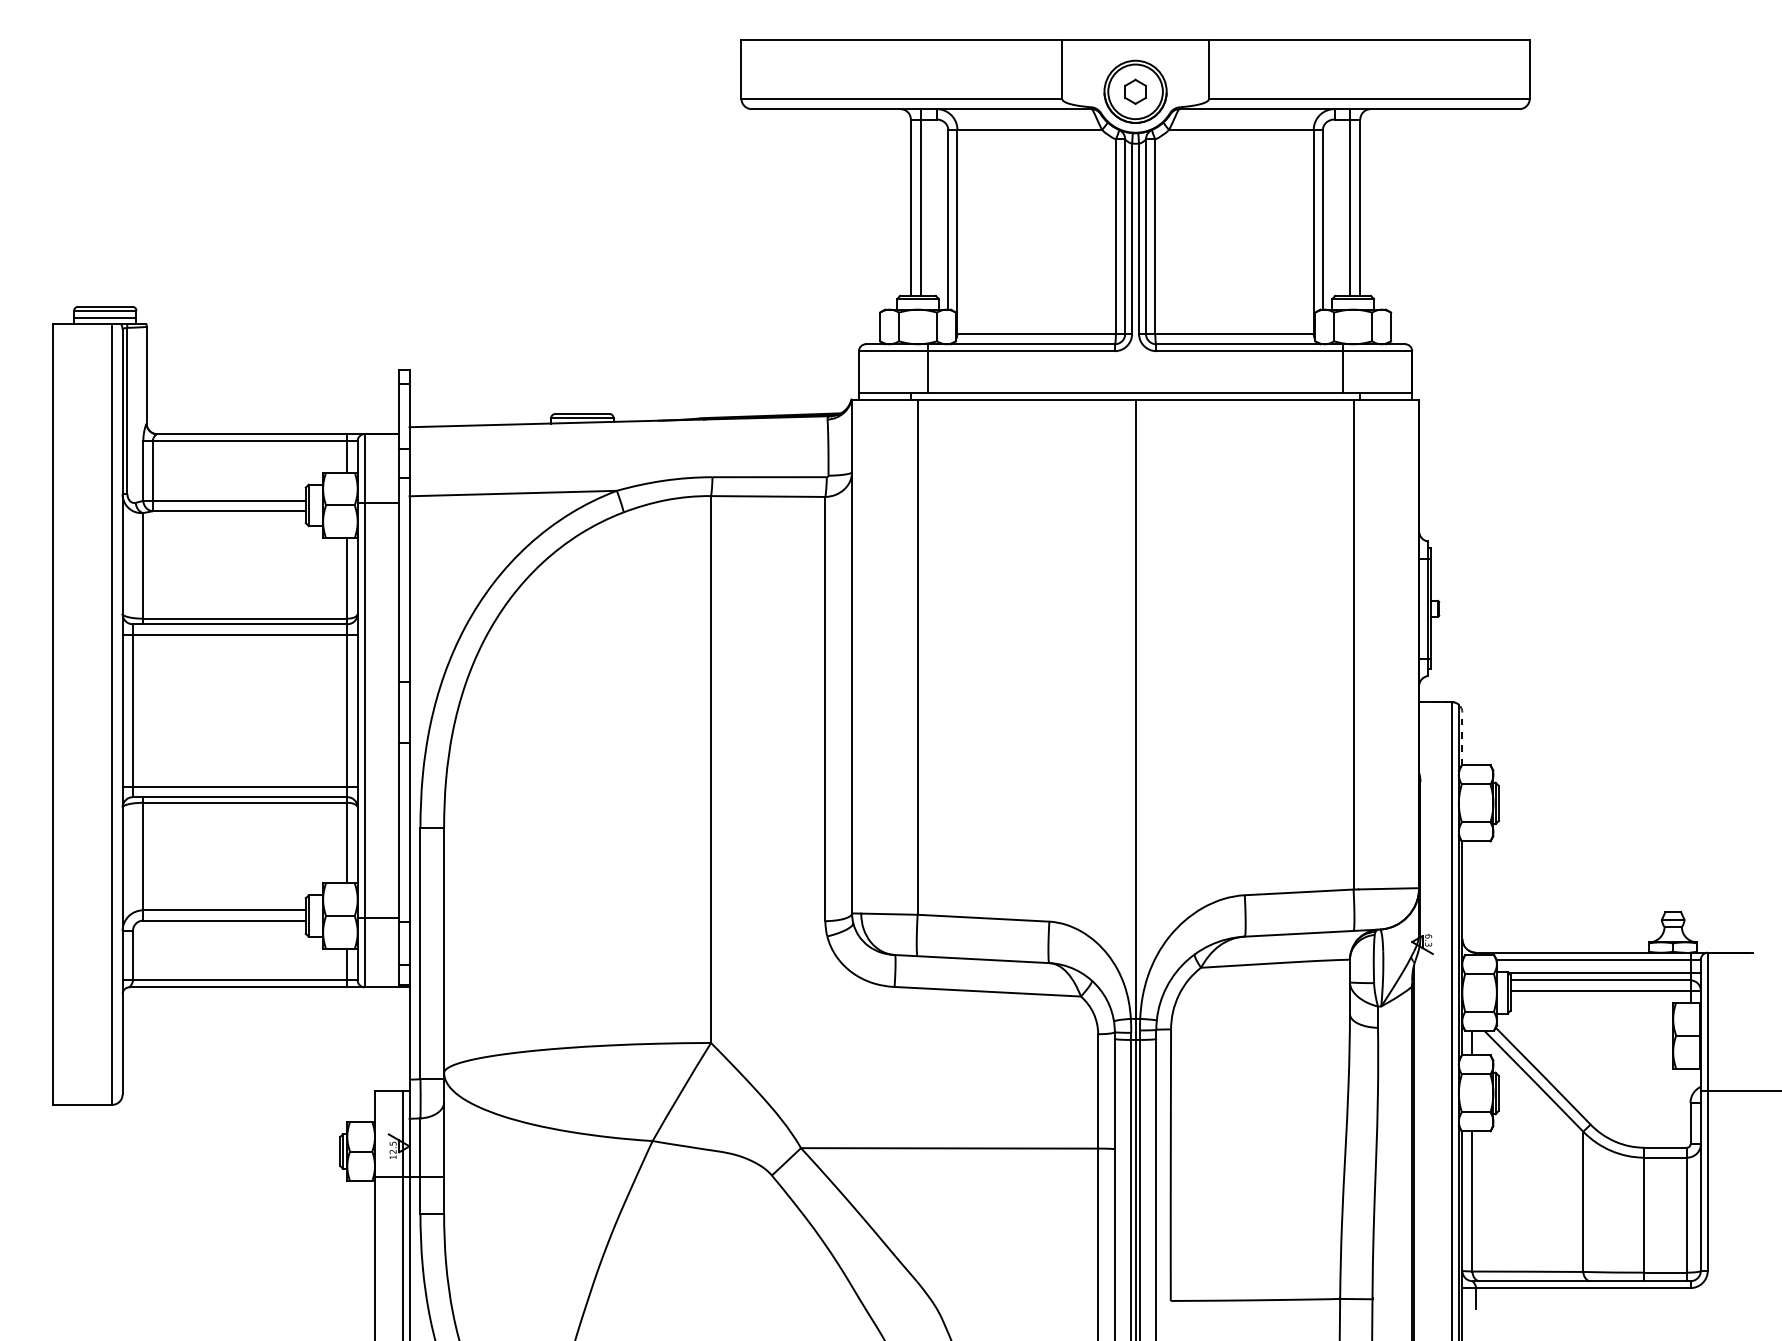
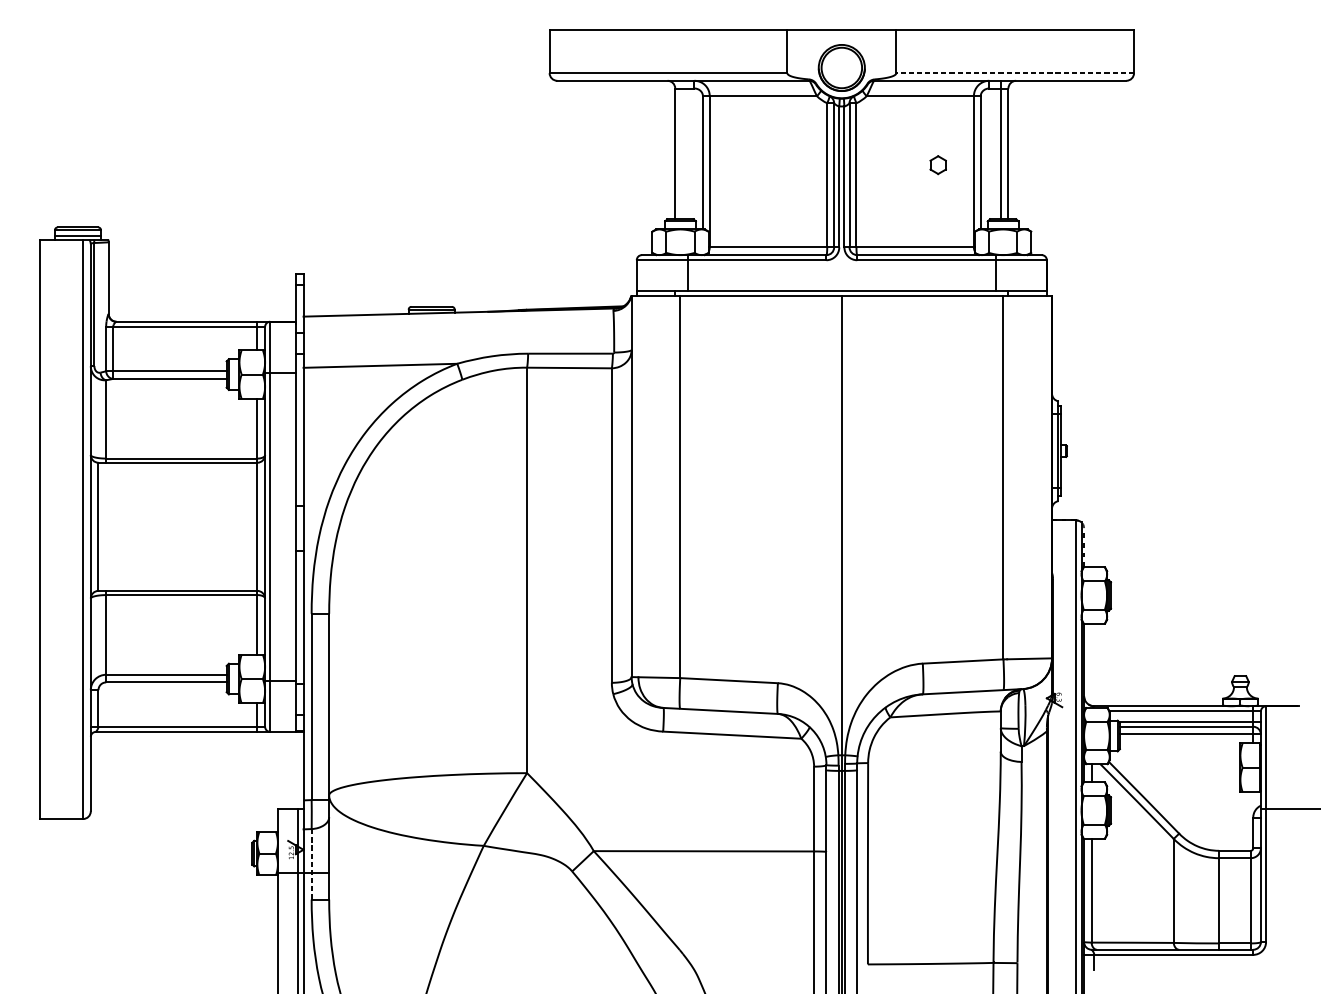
part: (1135, 91) -> (938, 164), moved
line: (1368, 98) -> (1014, 72), solid -> dashed
line: (921, 202) -> (683, 150), removed
line: (239, 634) -> (177, 470), removed
line: (239, 786) -> (177, 583), removed
line: (420, 1165) -> (311, 863), solid -> dashed

